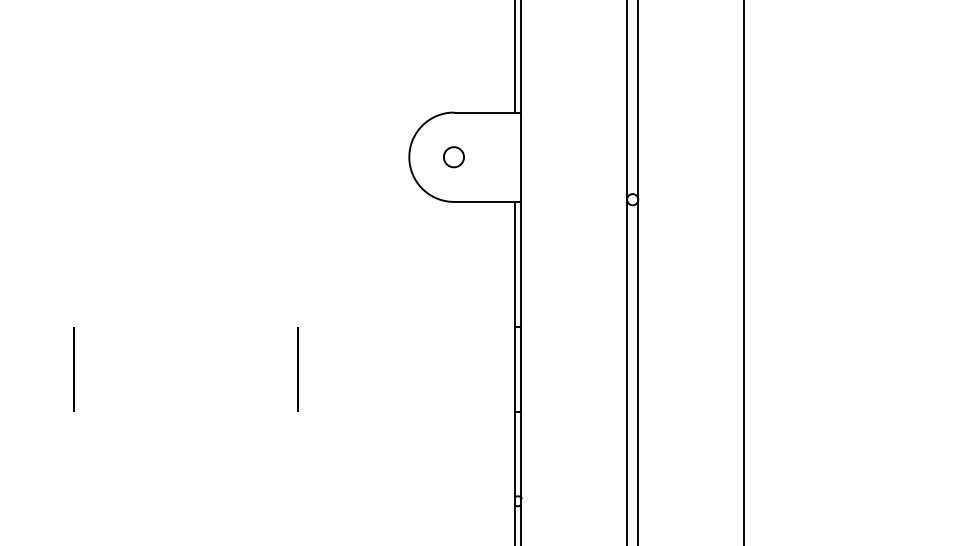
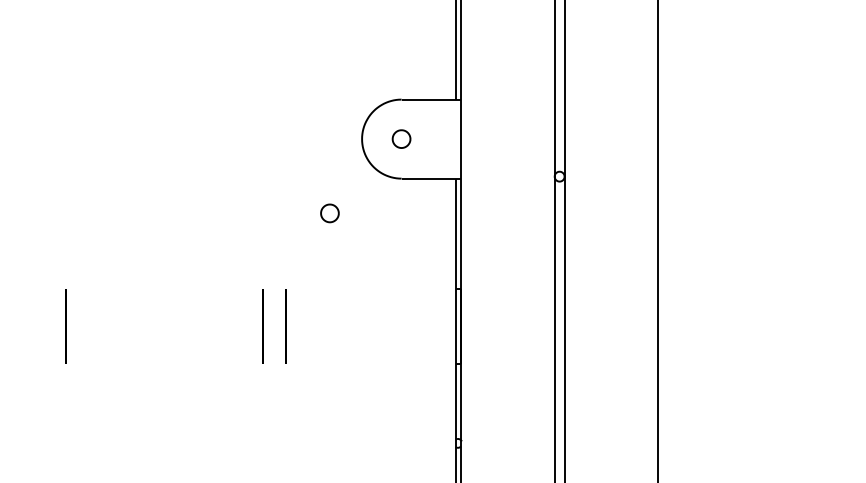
part: (372, 241) -> (329, 213), added
line: (322, 369) -> (285, 326), added

